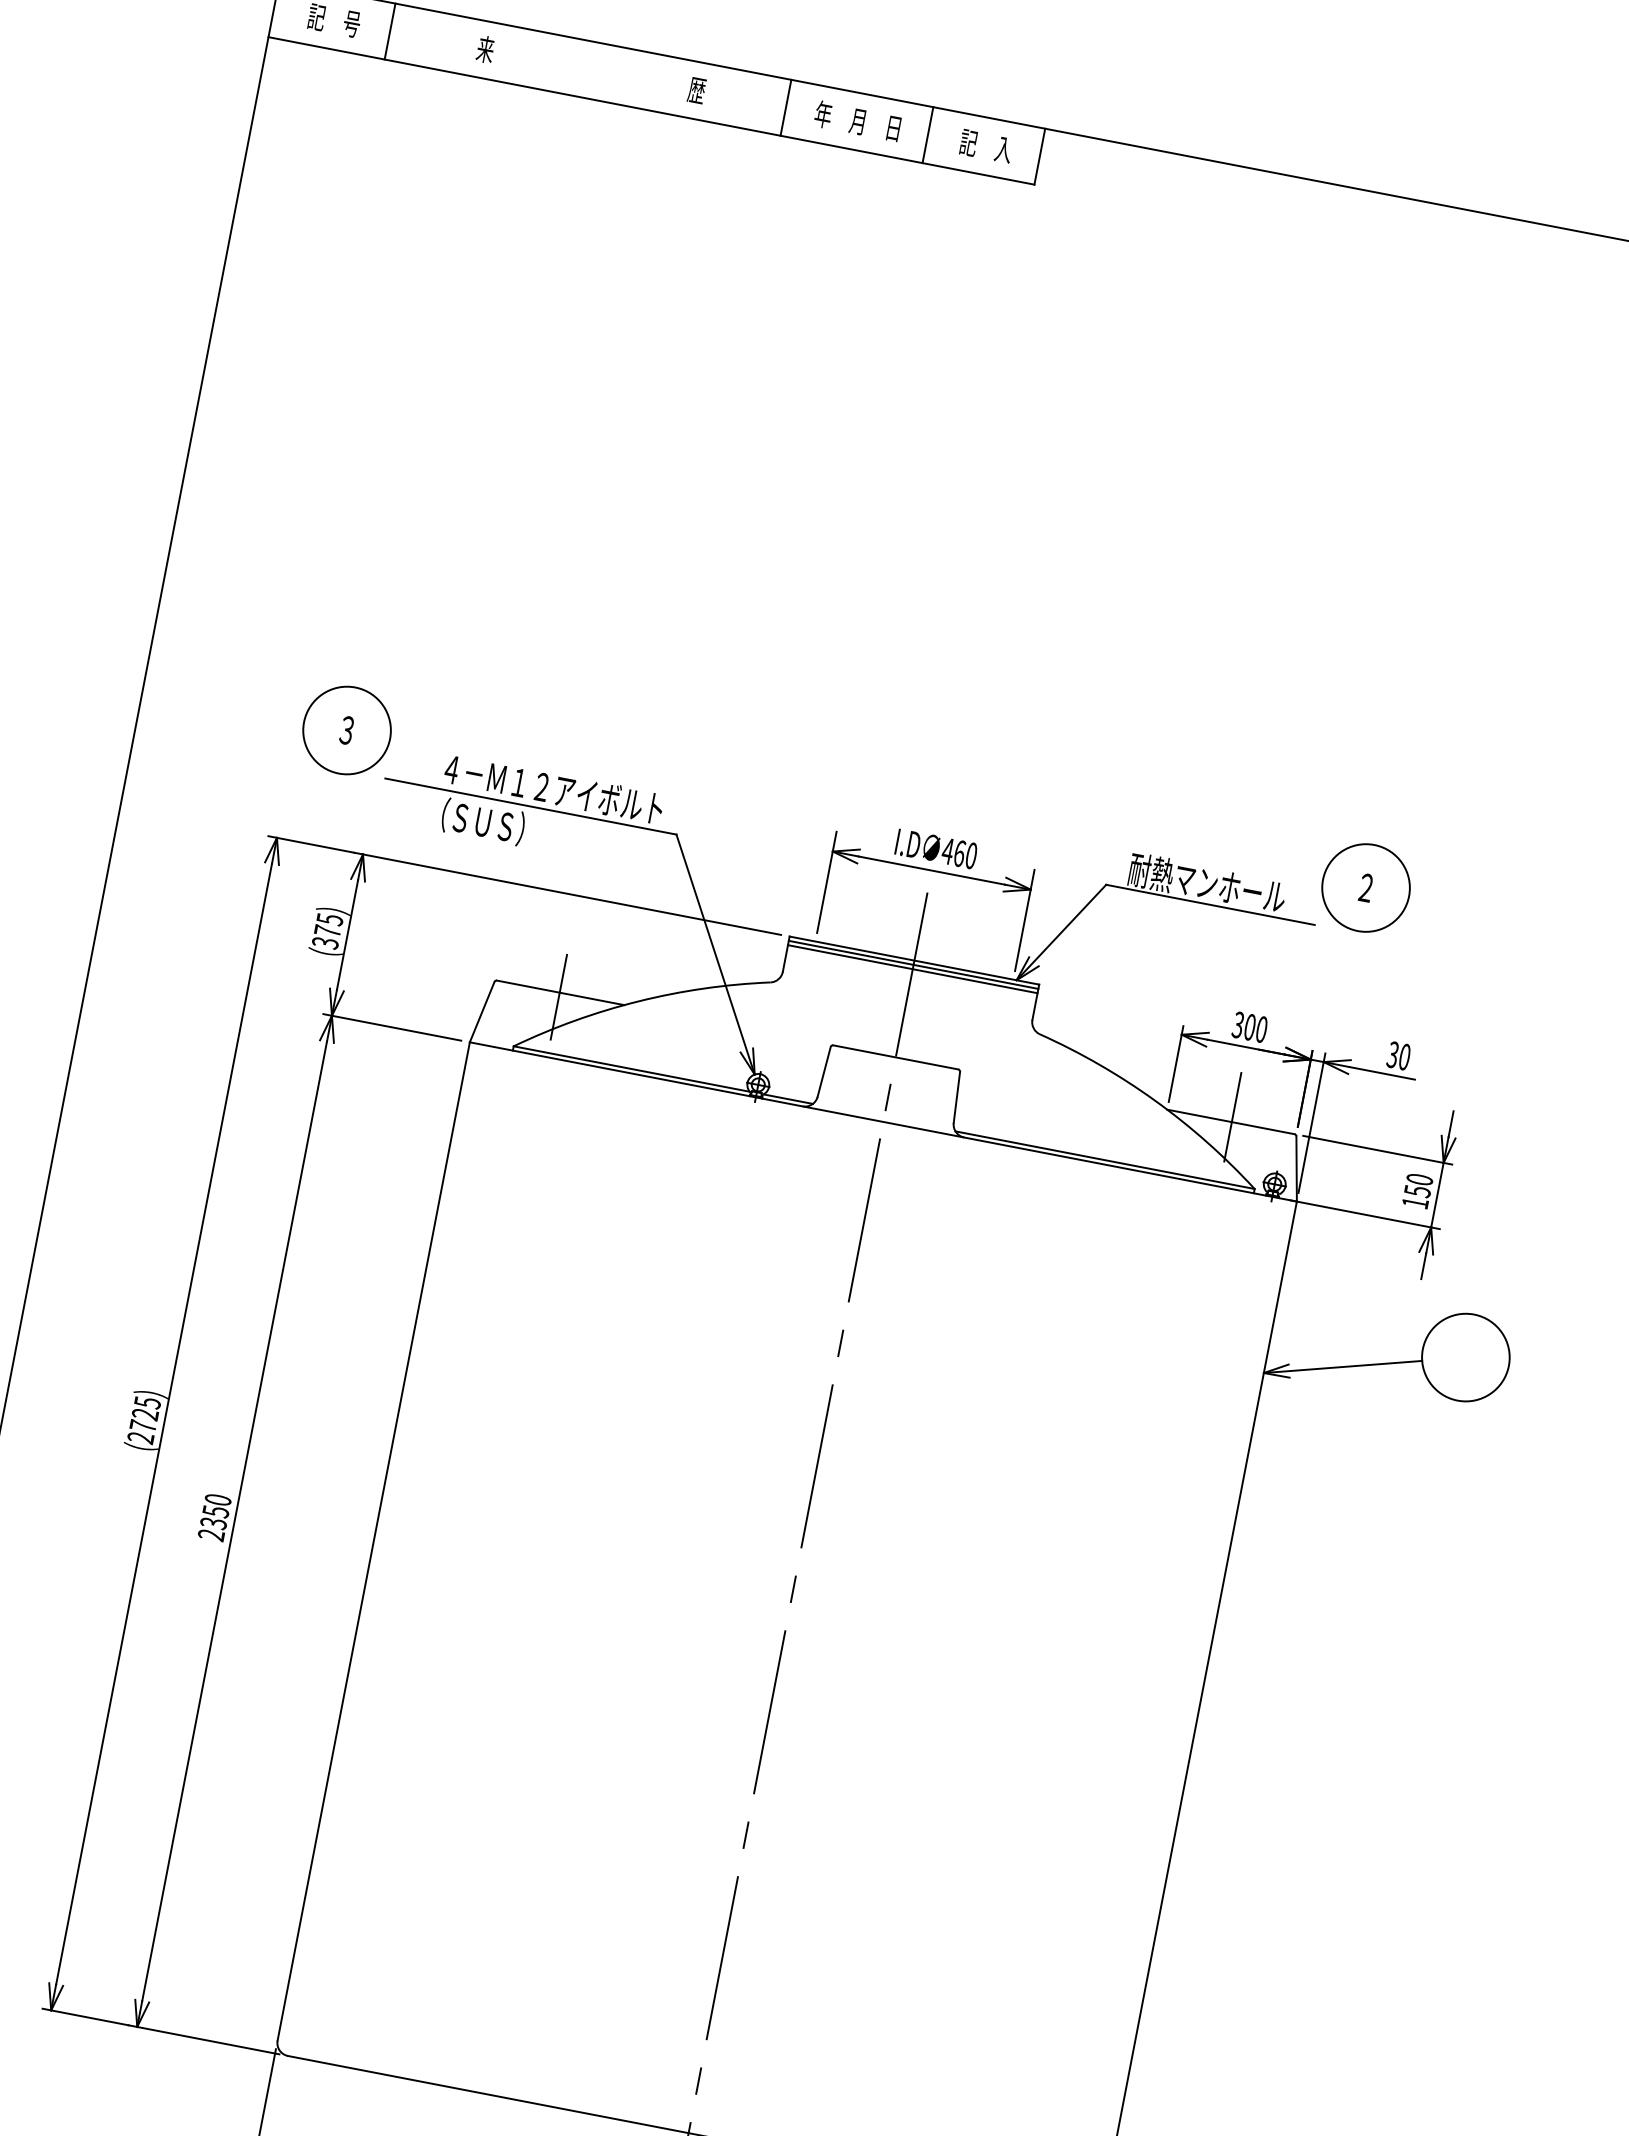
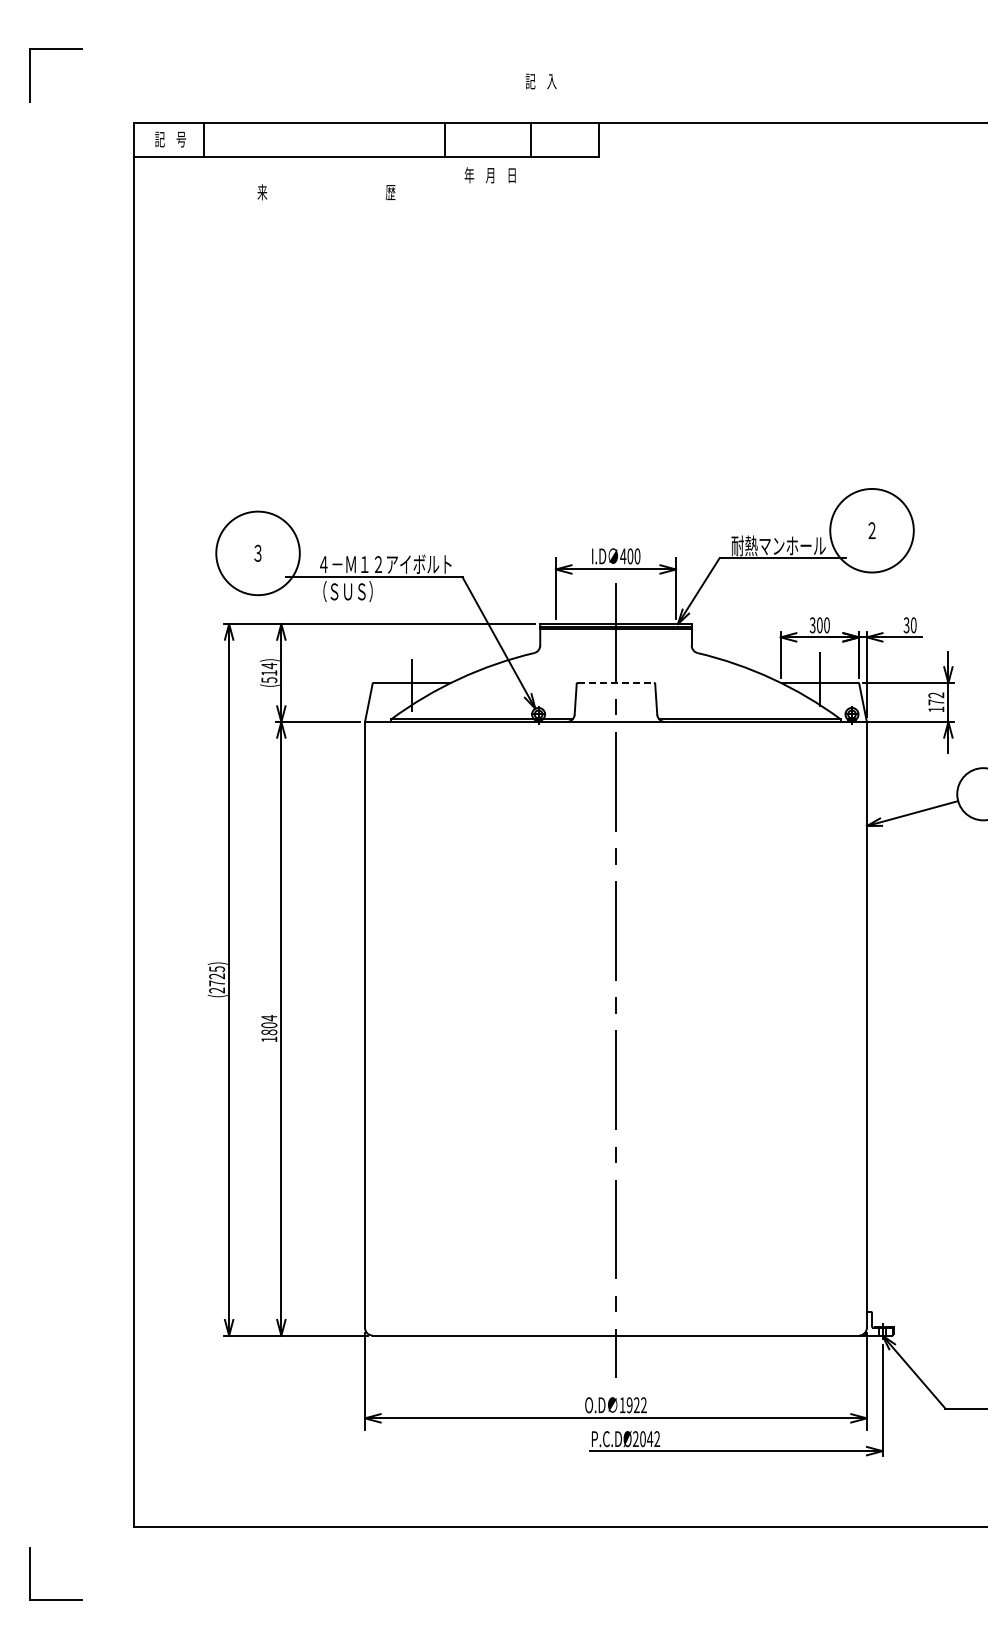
text: (591, 70) -> (326, 192), moved
text: (856, 121) -> (489, 175), moved
text: (985, 146) -> (540, 81), moved
circle: (346, 730) -> (257, 553), size x1.6
text: (959, 853) -> (630, 556), 460 -> 400
circle: (1365, 887) -> (871, 530), size x1.6
text: (328, 930) -> (269, 672), (375) -> (514)
line: (895, 1056) -> (615, 682), solid -> dashed
text: (1419, 1184) -> (936, 698), 150 -> 172
text: (215, 1517) -> (269, 1028), 2350 -> 1804

